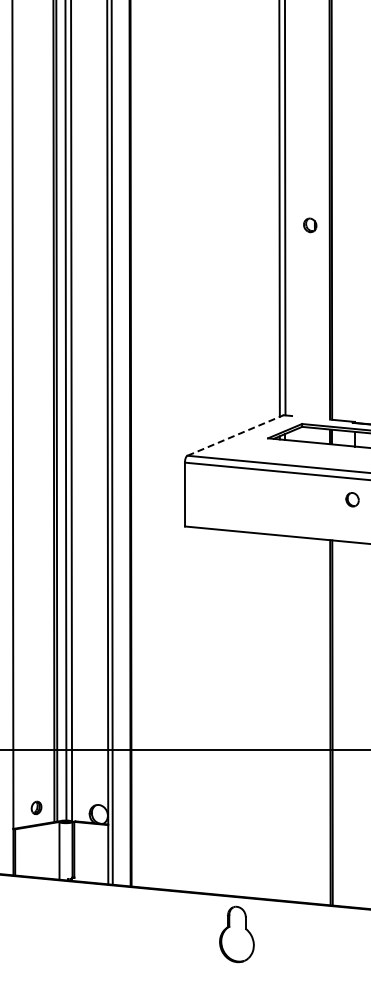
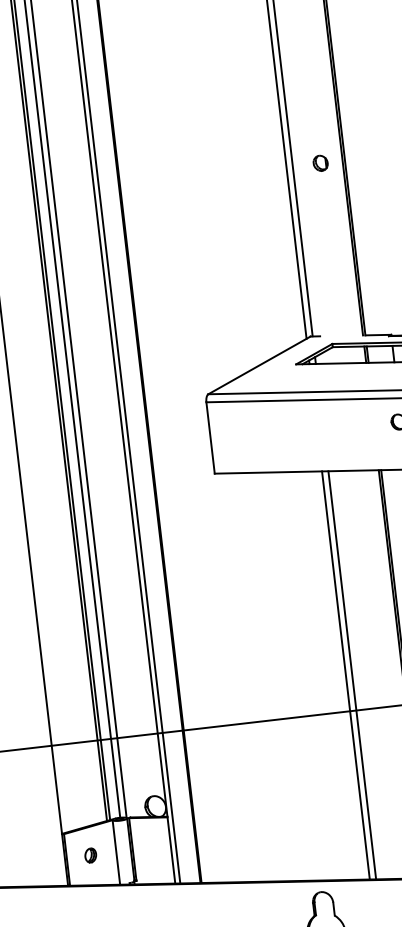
part: (310, 225) -> (321, 163), moved
line: (236, 435) -> (260, 365), dashed -> solid
line: (279, 717) -> (345, 674), added
line: (285, 718) -> (351, 675), added
part: (36, 807) -> (90, 855), moved

